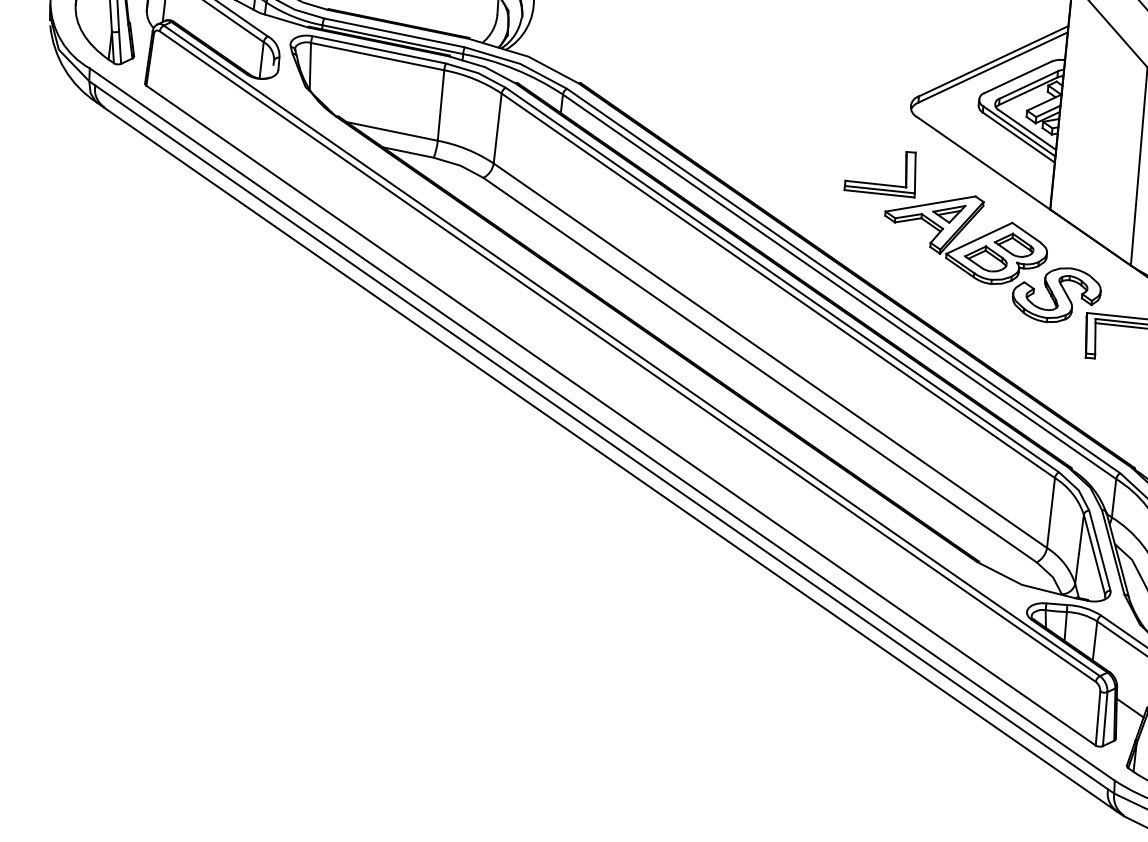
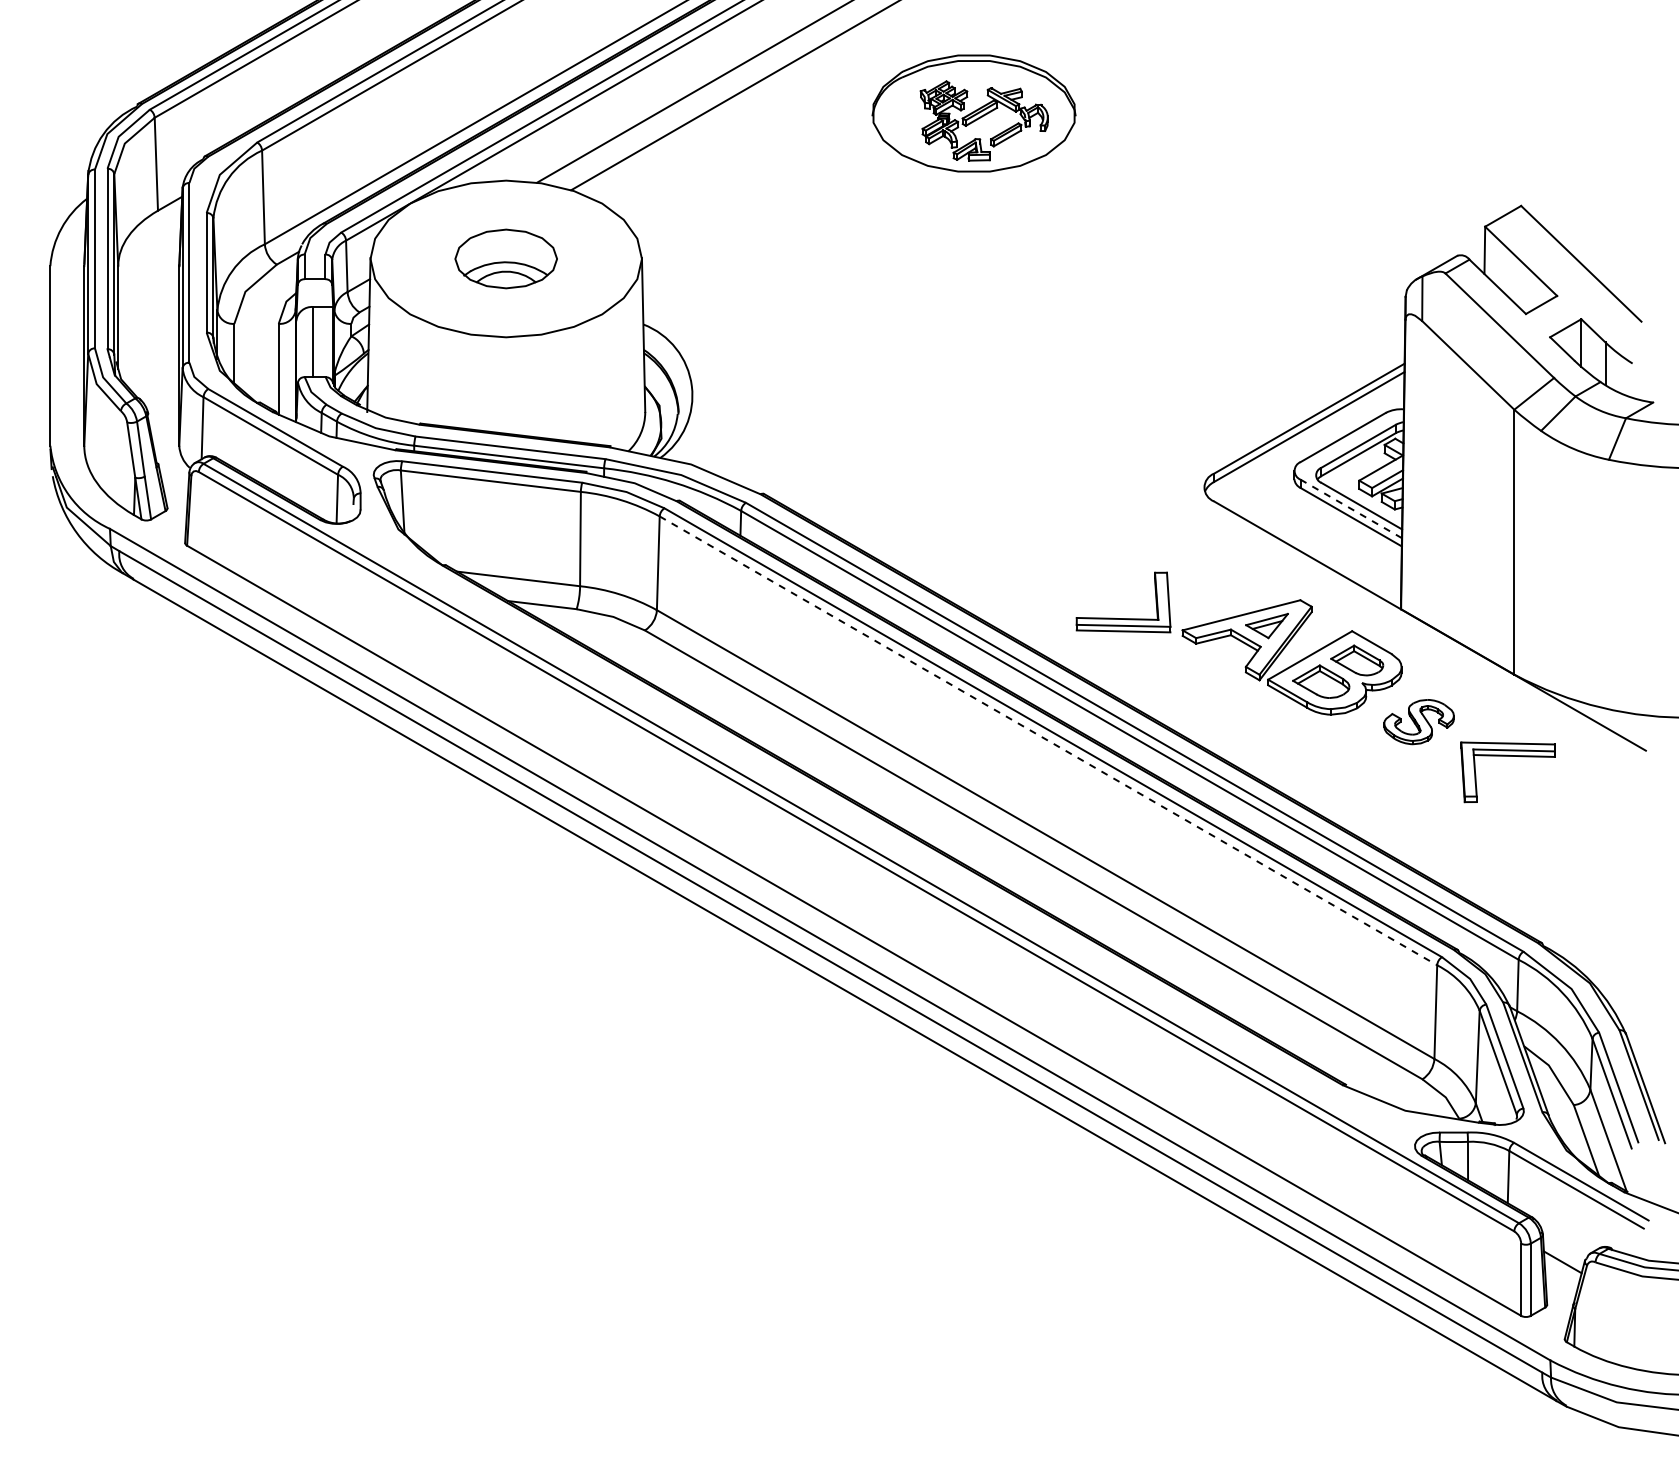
line: (1018, 131) -> (1350, 508), solid -> dashed
part: (880, 184) -> (1123, 618), moved
line: (778, 285) -> (1048, 740), solid -> dashed
part: (1056, 294) -> (1418, 721), size x0.6

